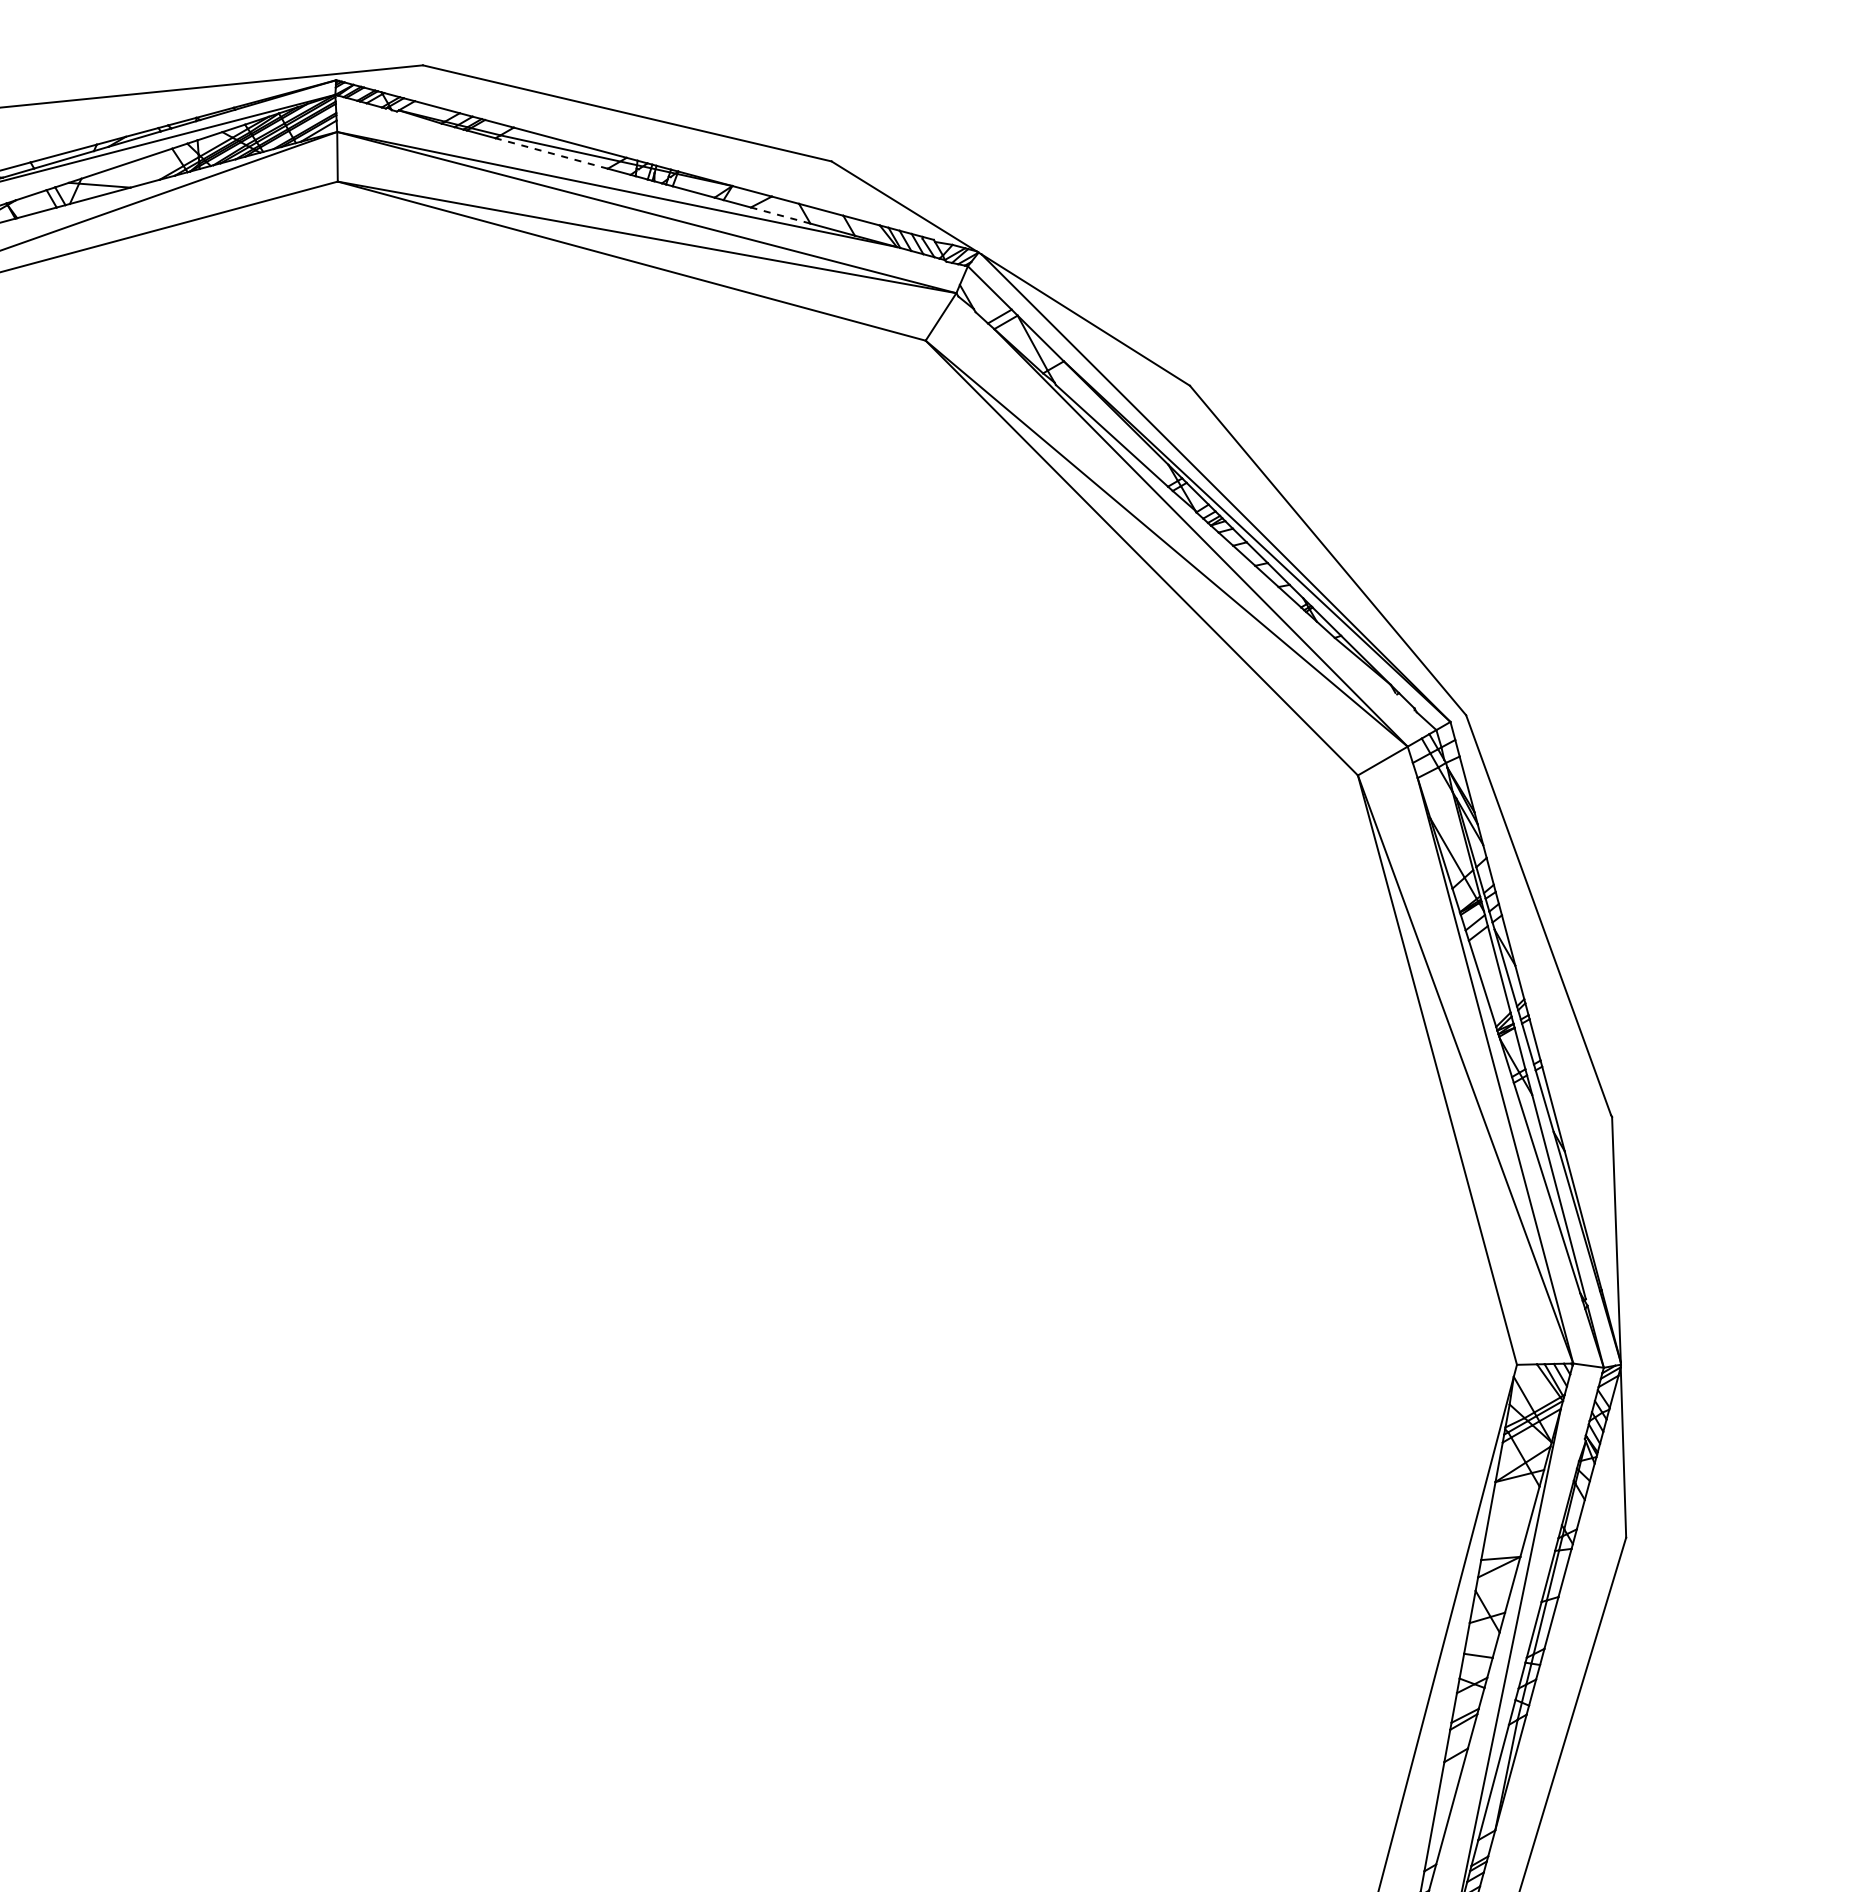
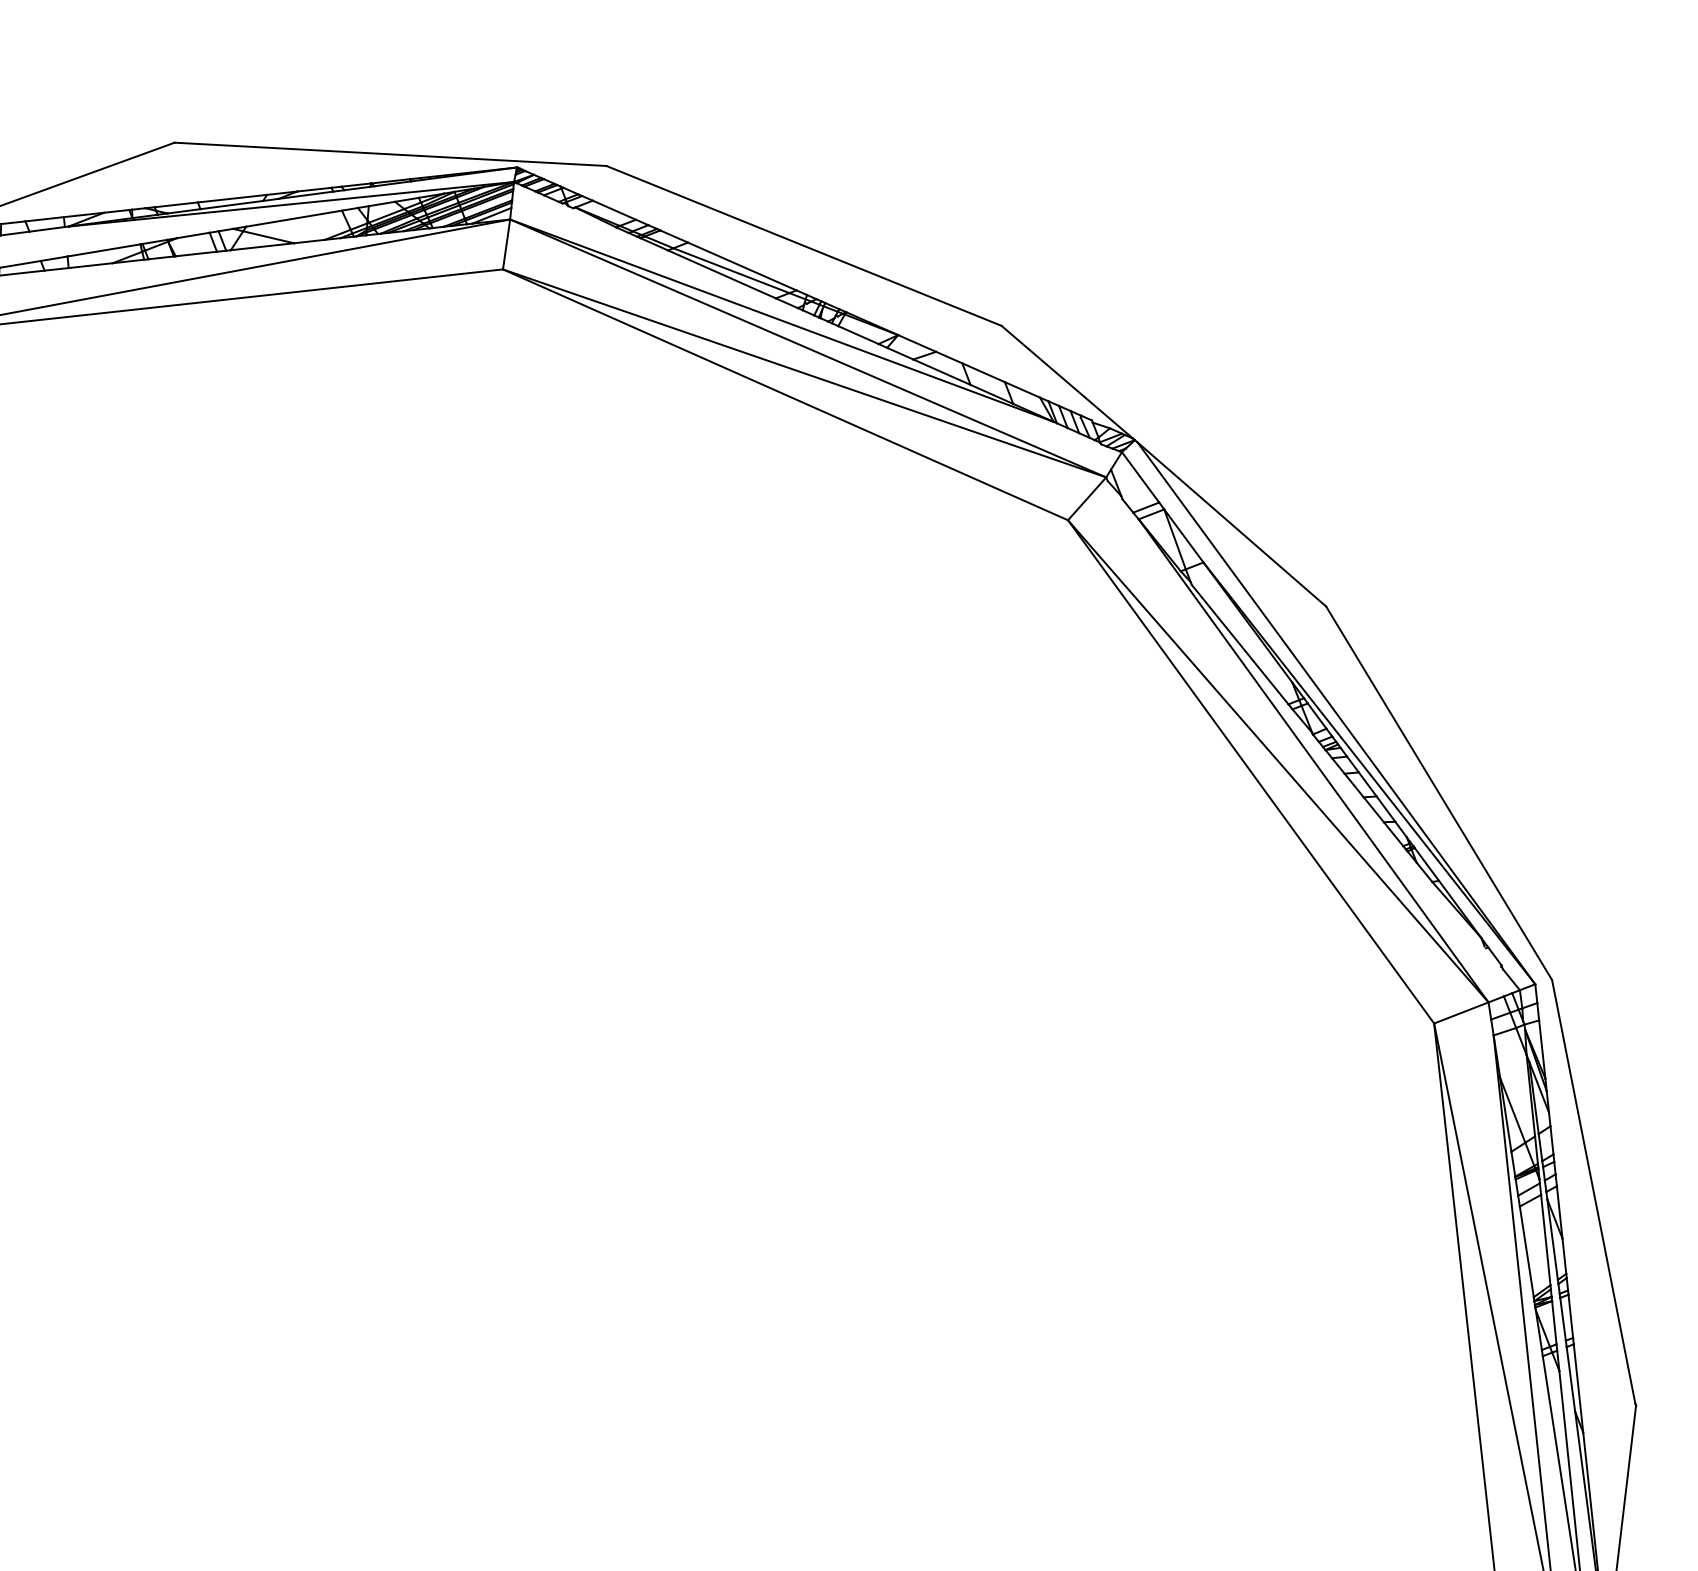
line: (551, 153) -> (721, 274), dashed -> solid
line: (780, 215) -> (941, 372), dashed -> solid

